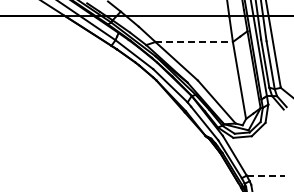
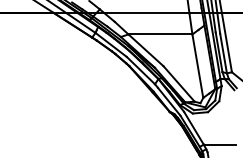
line: (194, 42) -> (160, 34), dashed -> solid
line: (266, 175) -> (220, 144), dashed -> solid

